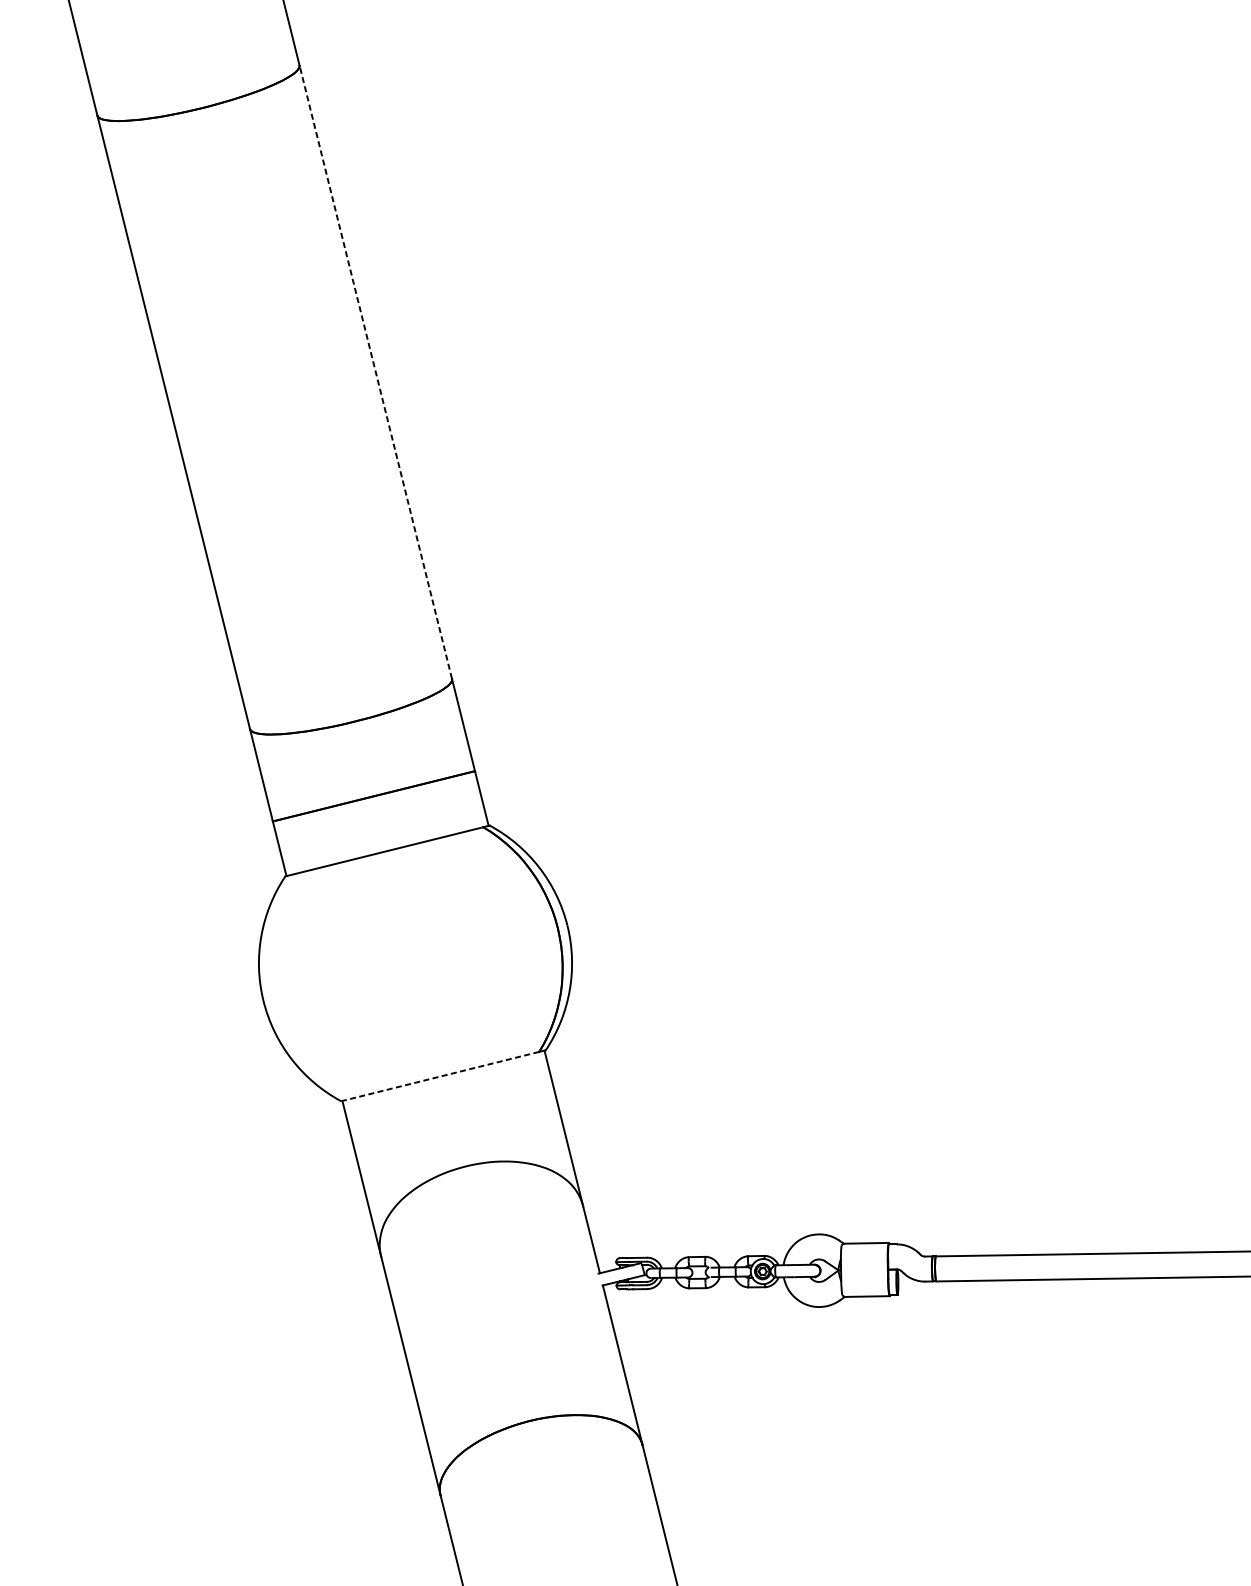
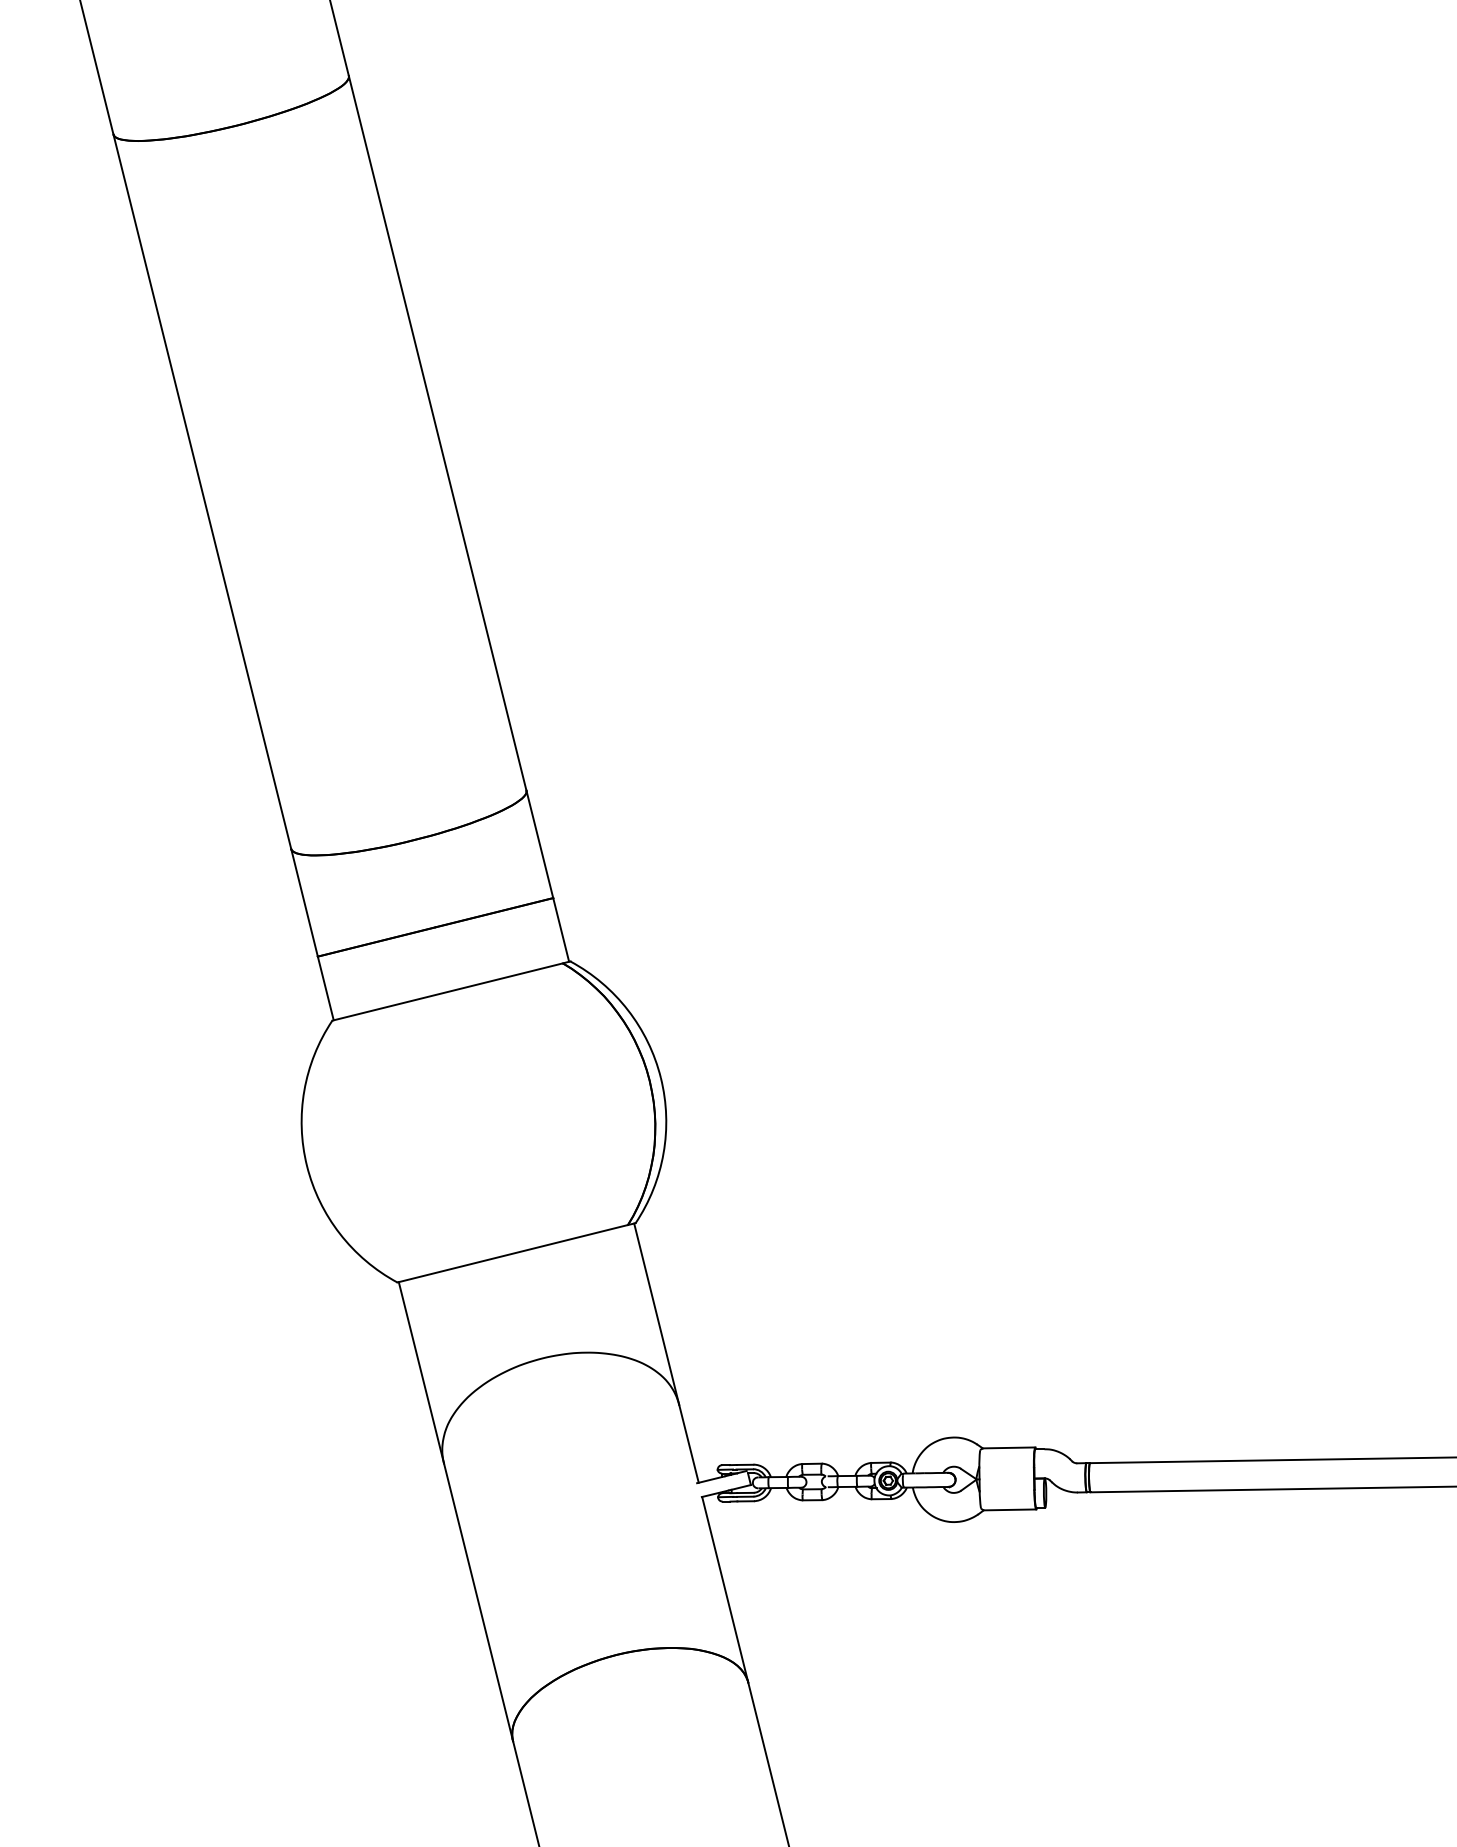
line: (375, 371) -> (437, 432), dashed -> solid
line: (440, 1076) -> (512, 1253), dashed -> solid

